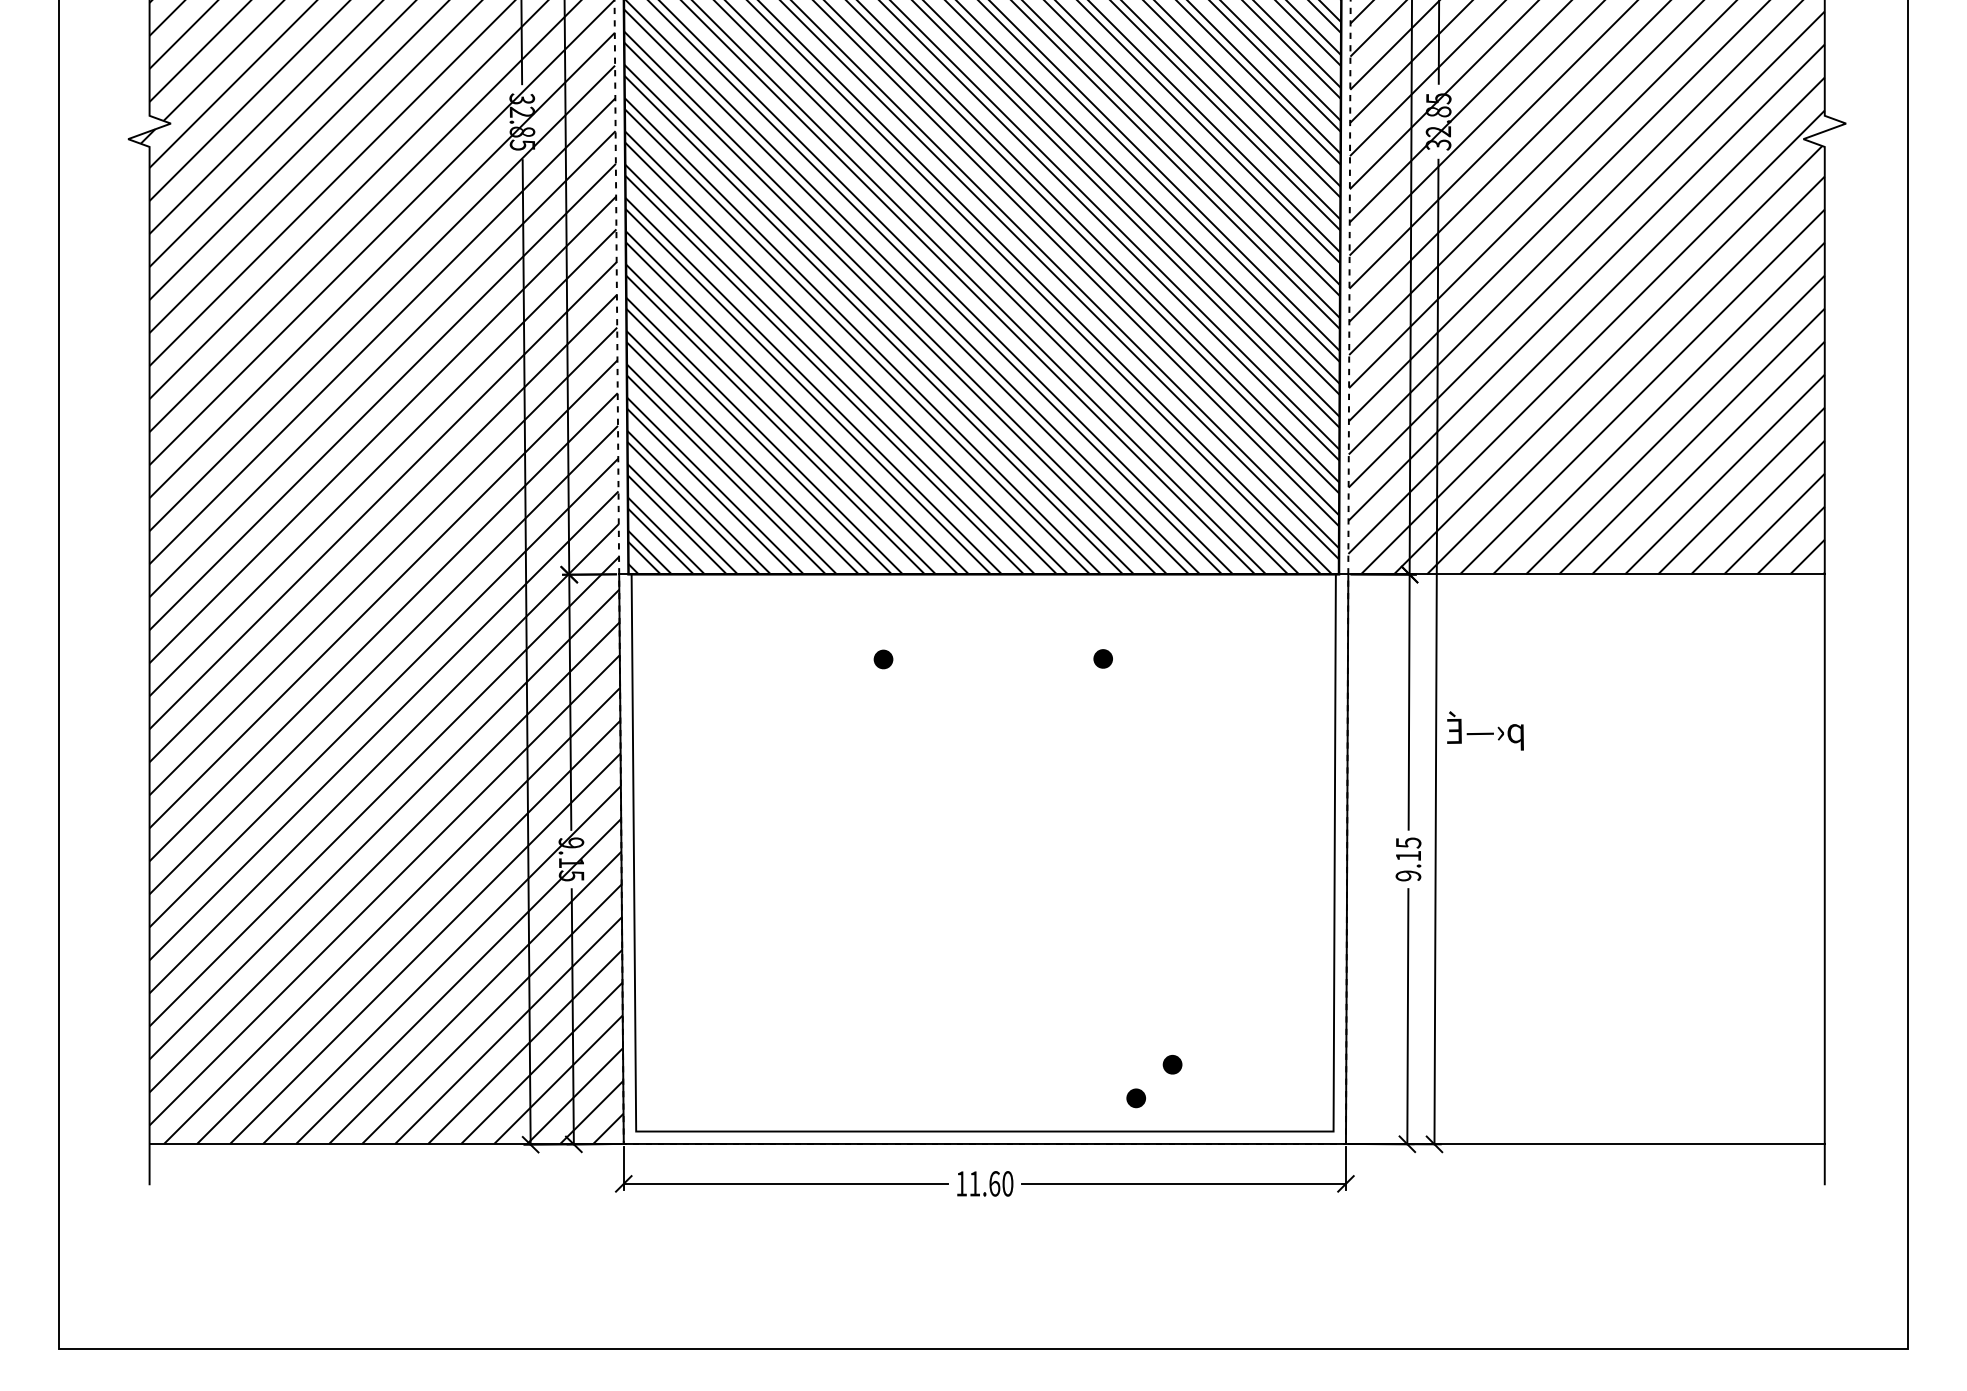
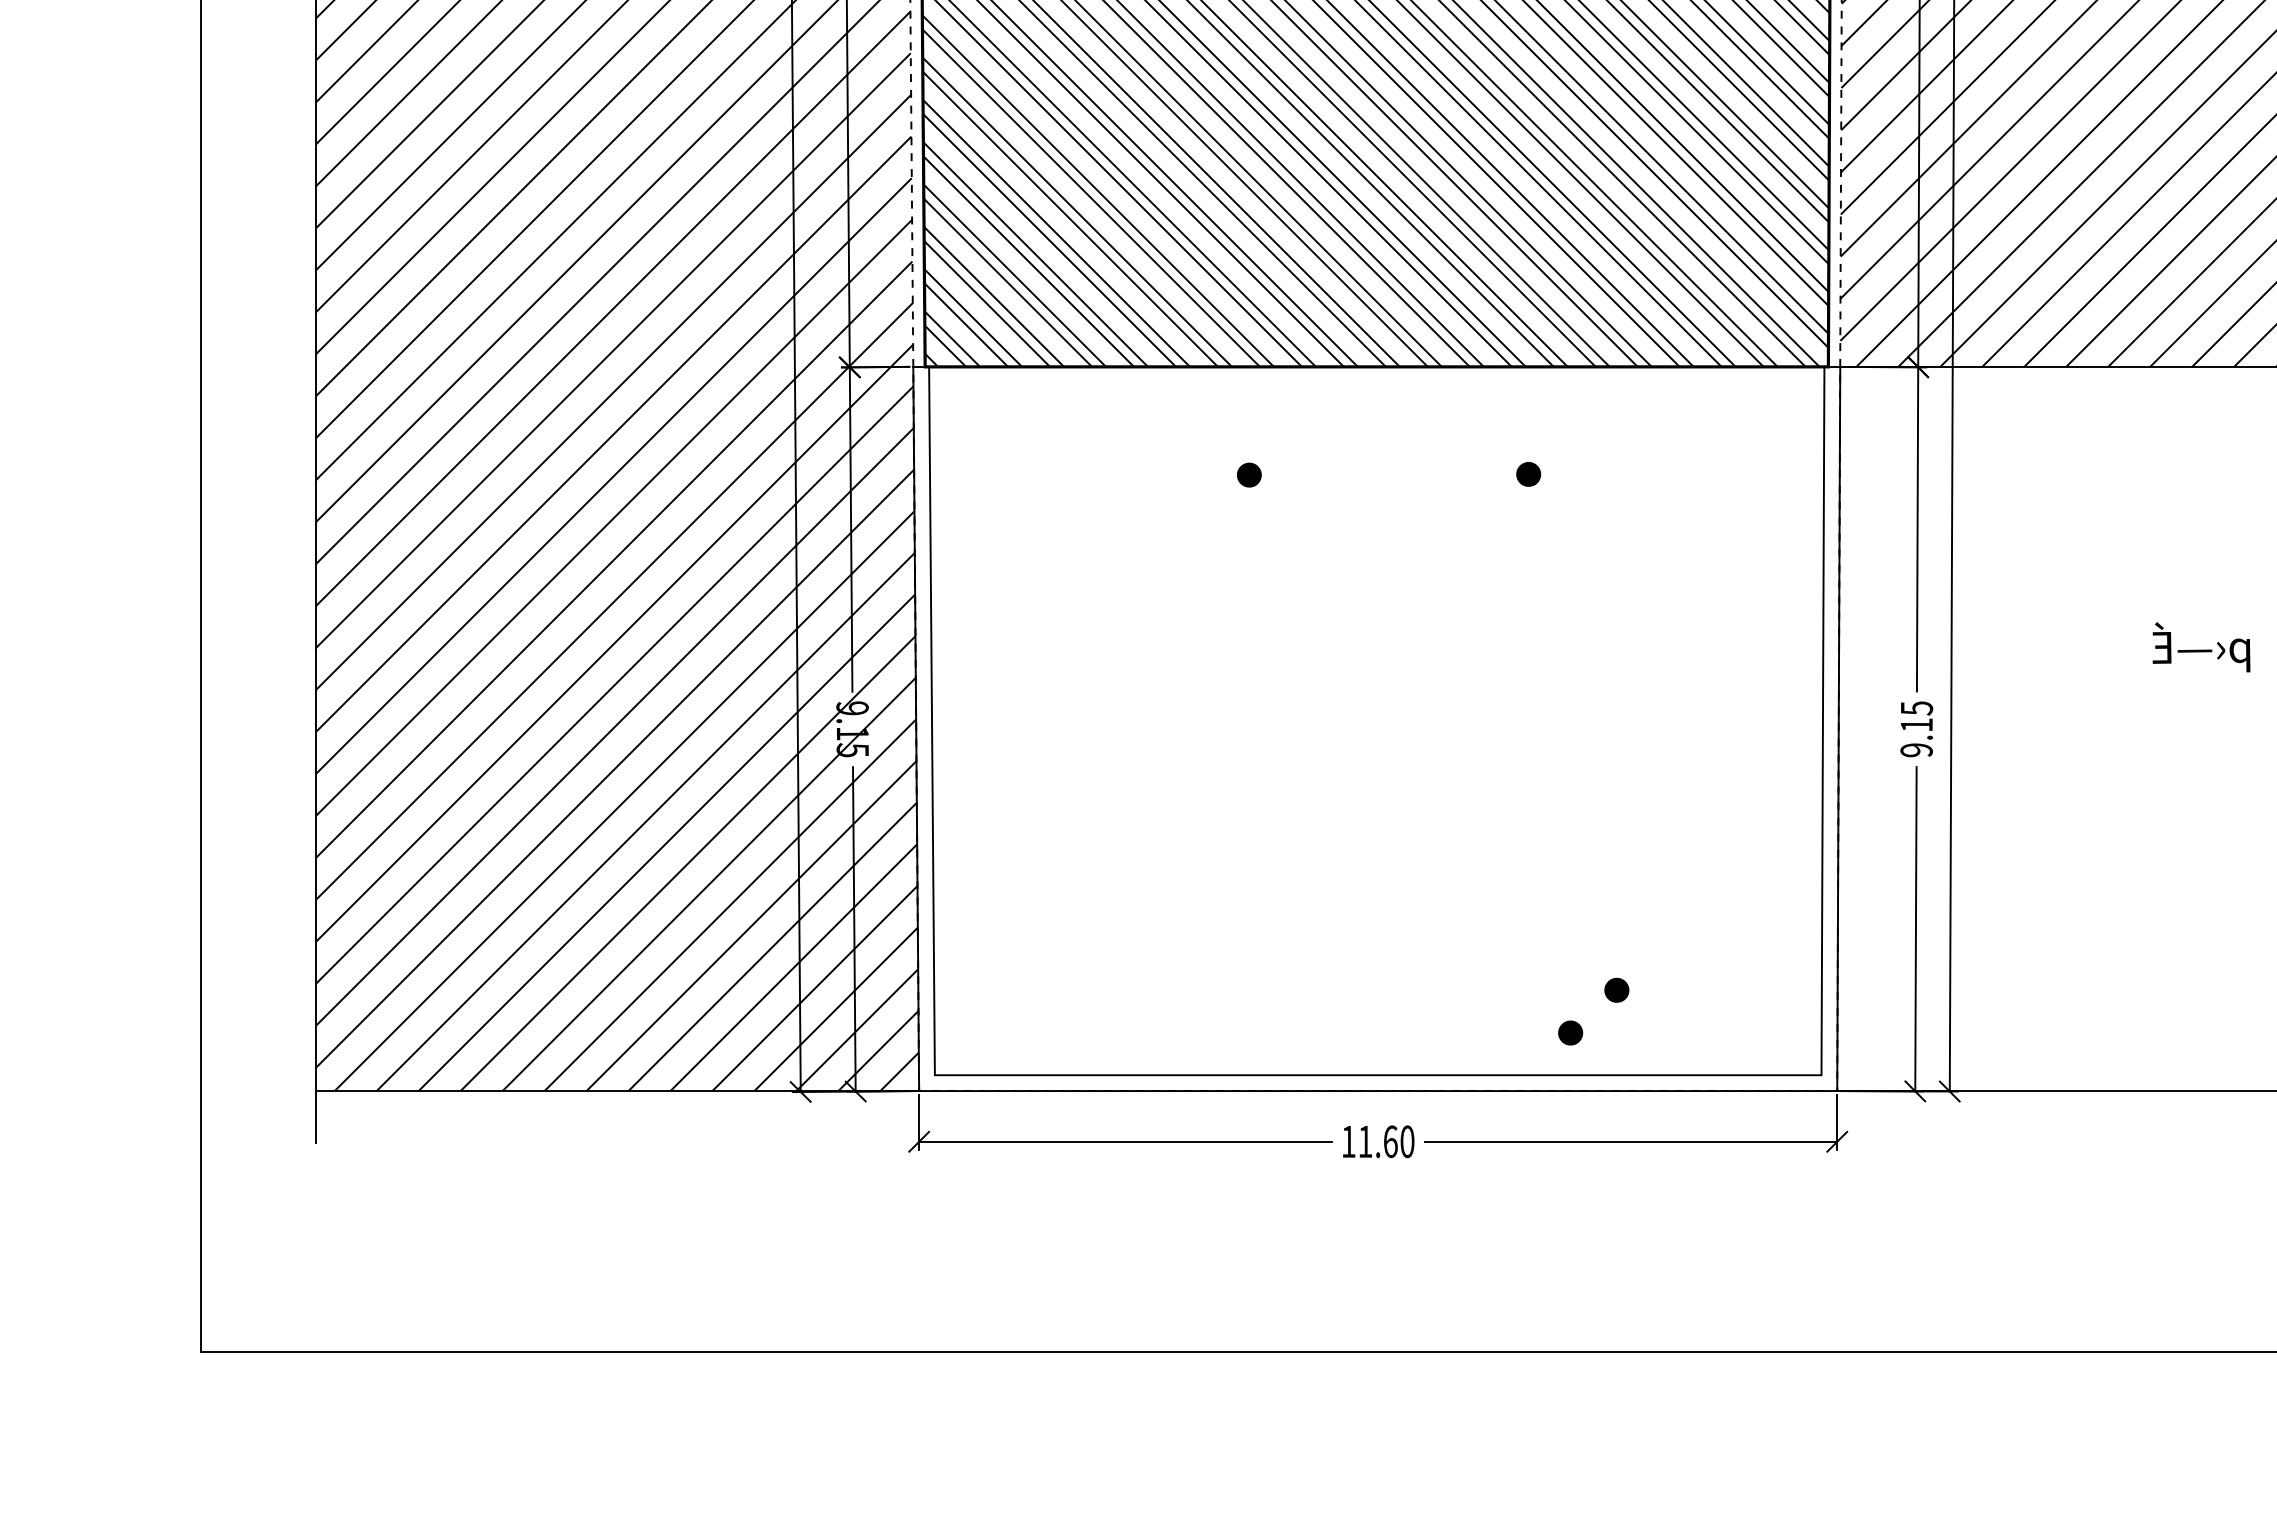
text: (1485, 730) -> (2201, 646), moved

